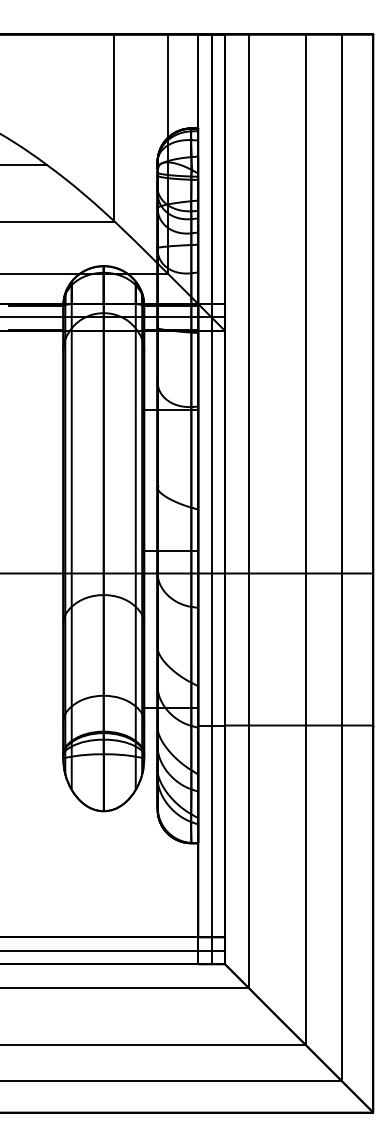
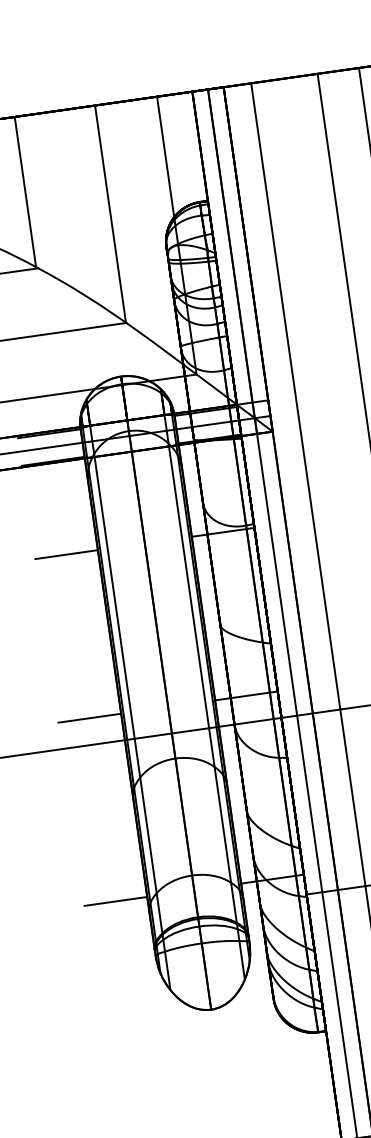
line: (45, 98) -> (25, 191), added
line: (36, 409) -> (66, 554), added
line: (36, 550) -> (89, 717), added
line: (36, 708) -> (116, 901), added

